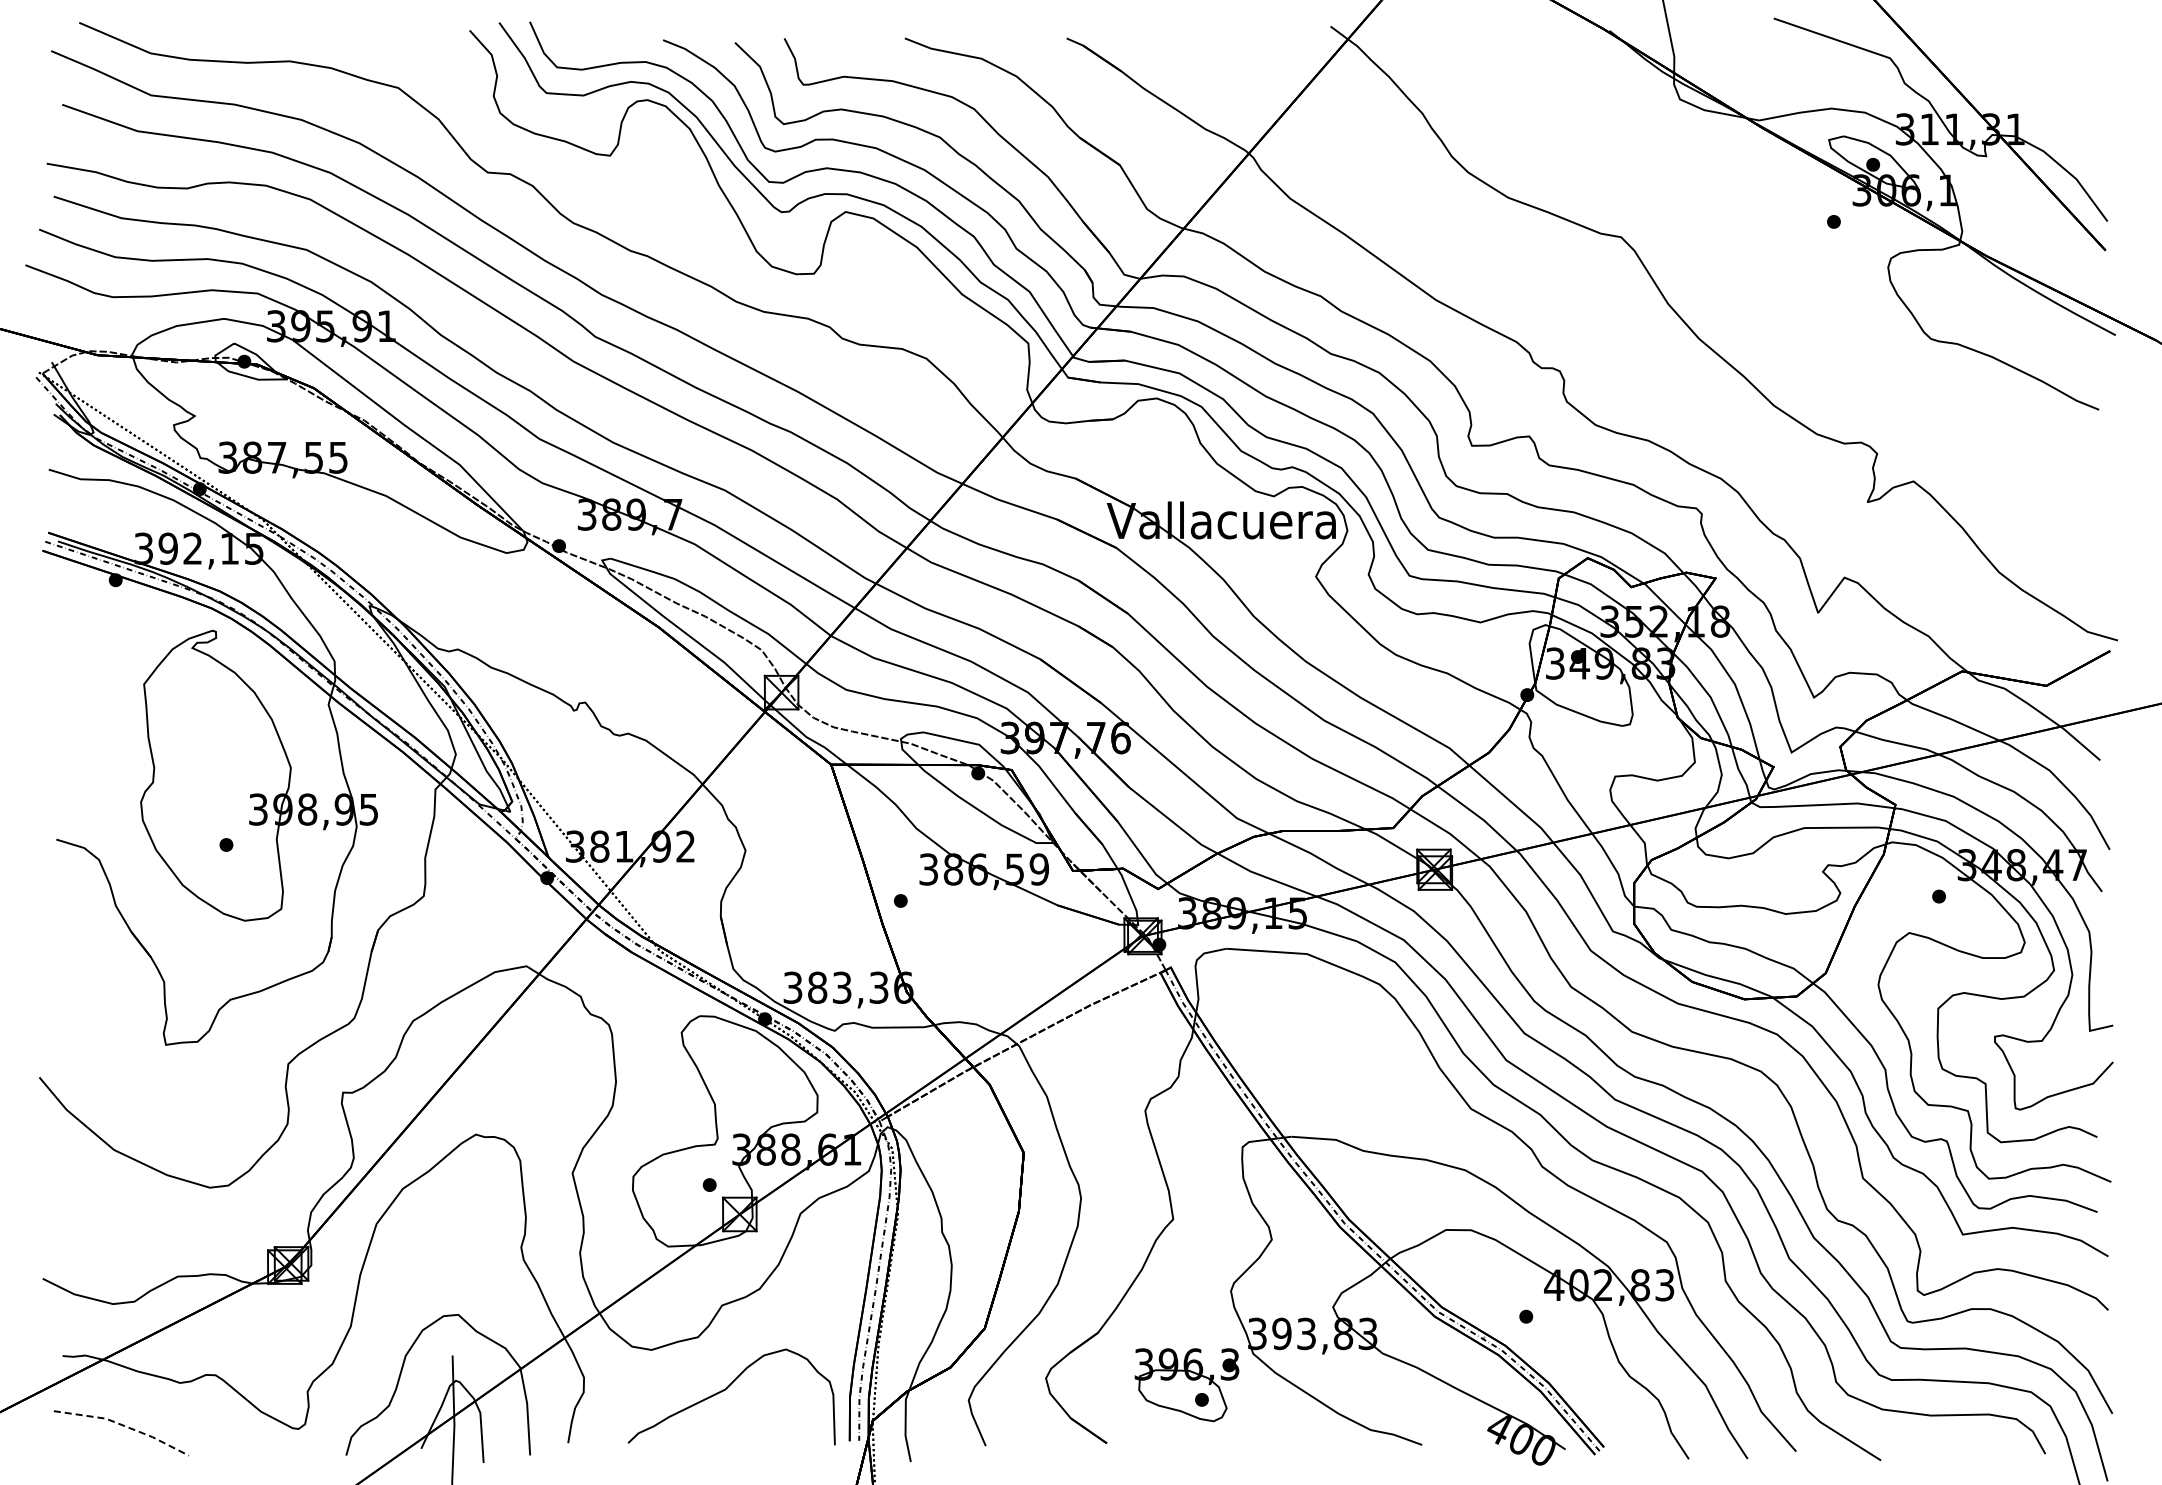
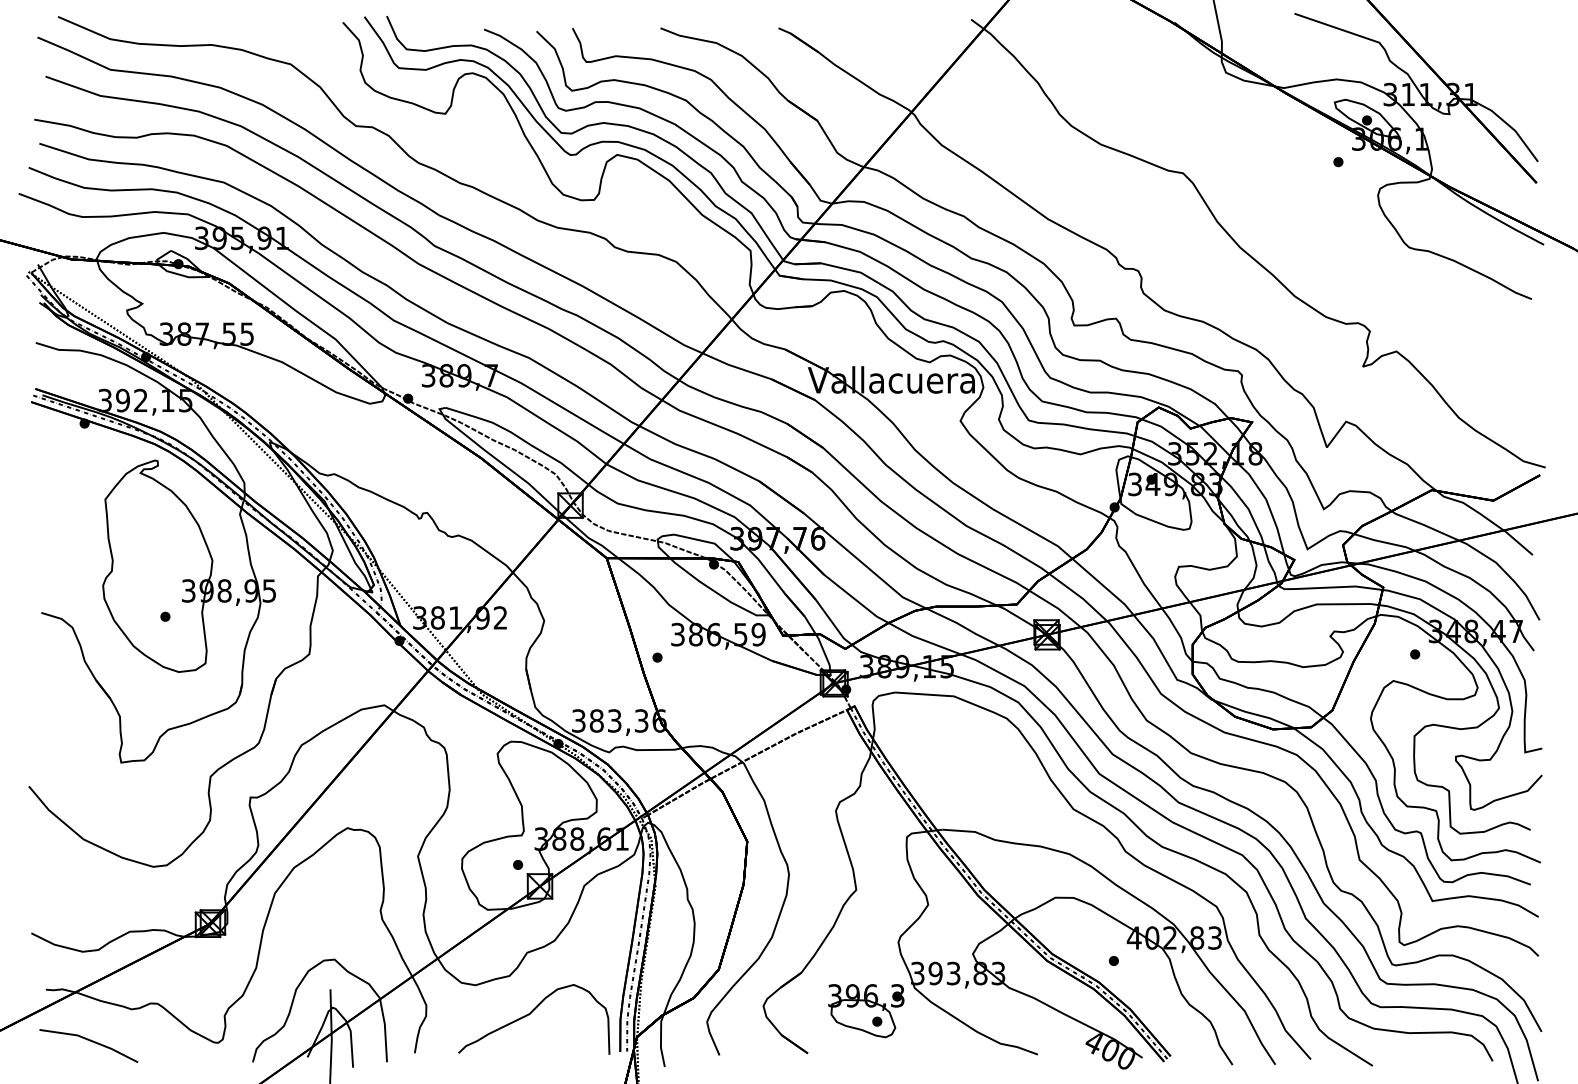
line: (124, 1425) -> (91, 1040), dashed -> solid

